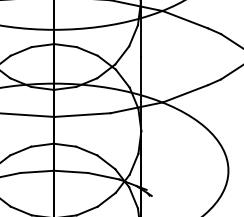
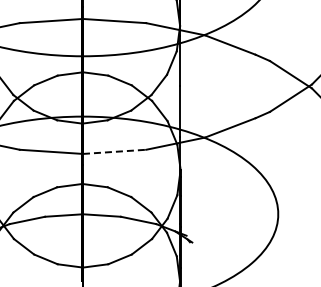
line: (82, 114) -> (114, 151), solid -> dashed

